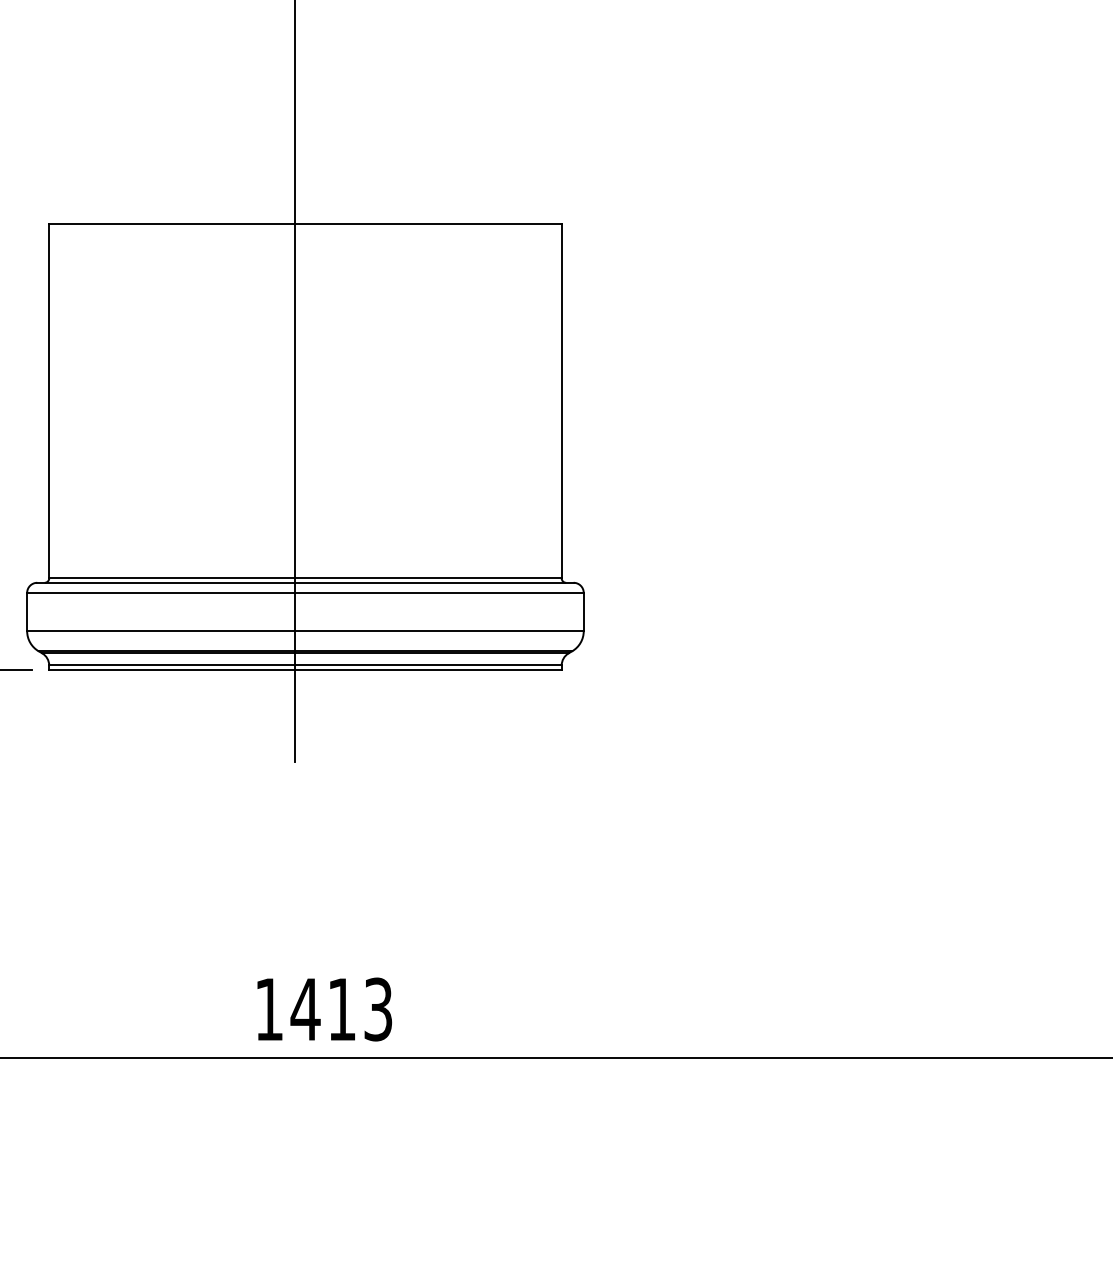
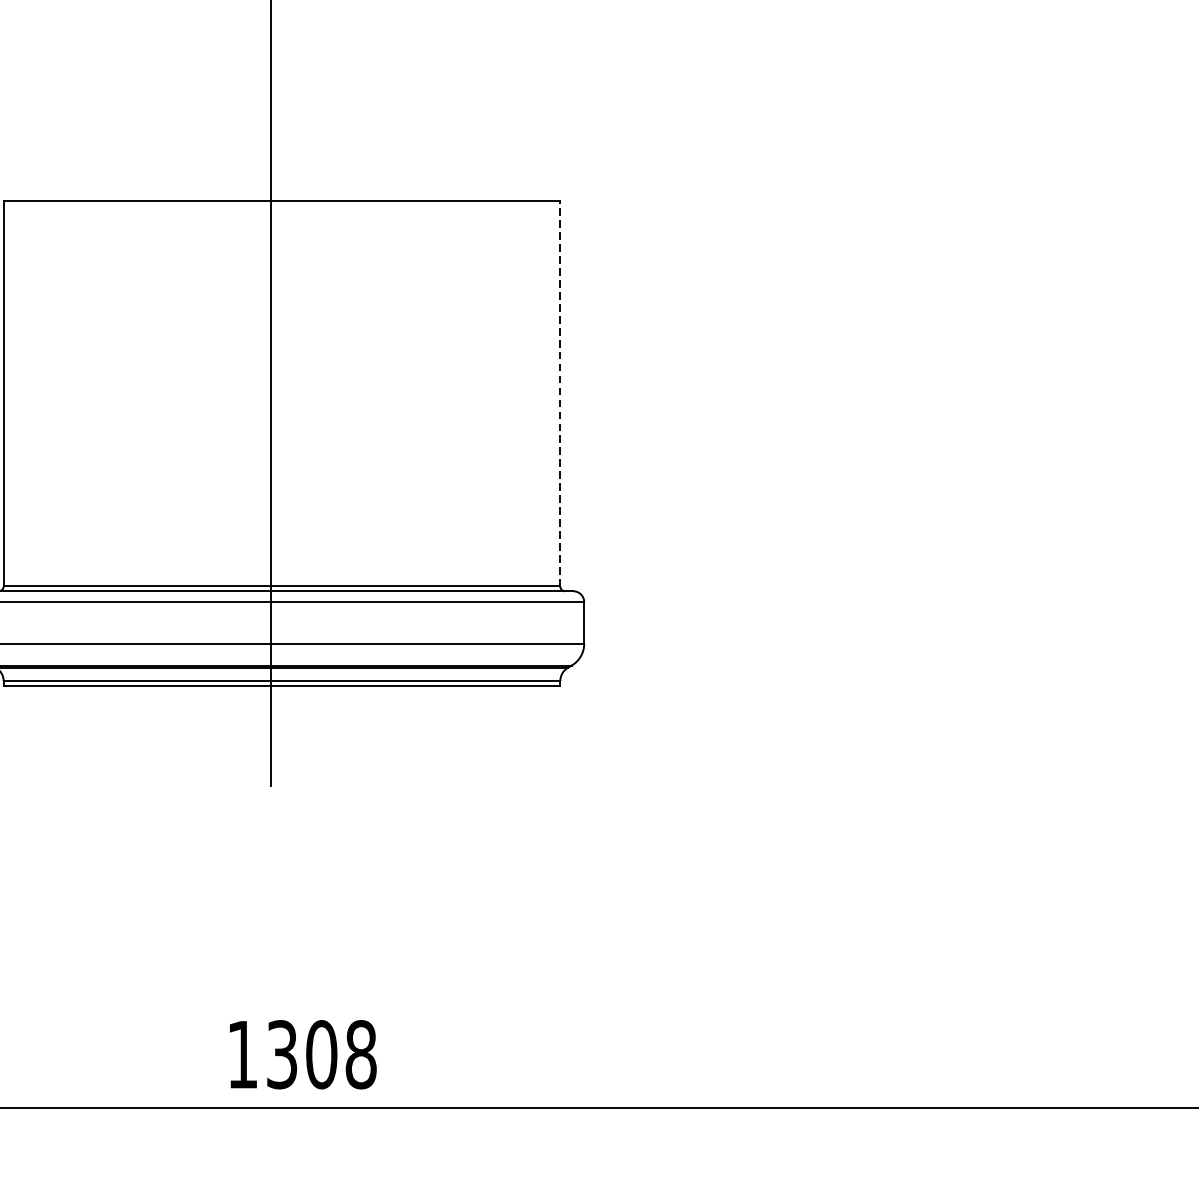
line: (561, 400) -> (560, 393), solid -> dashed
text: (341, 1009) -> (321, 1054), 1413 -> 1308

